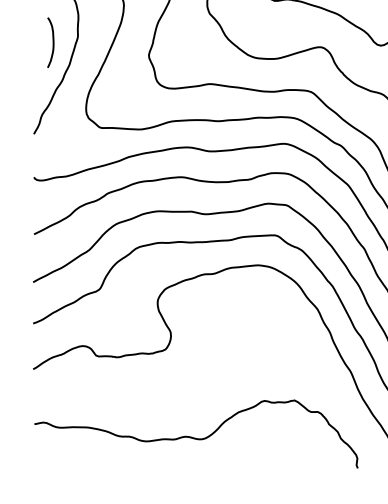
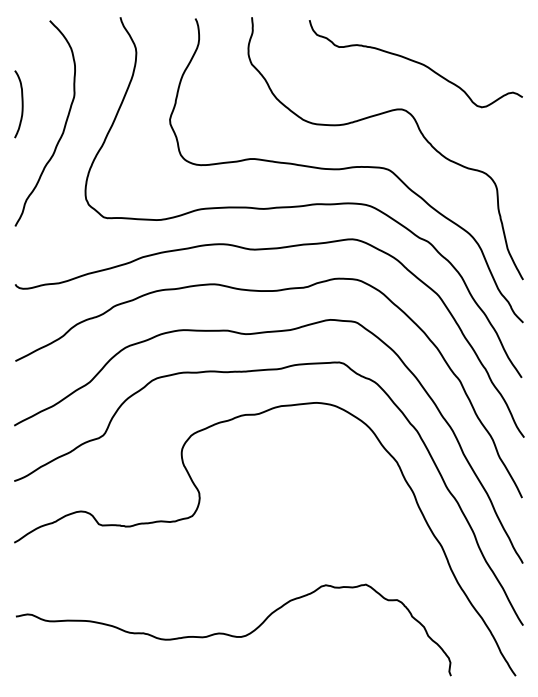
curve: (52, 42) -> (21, 104), moved

